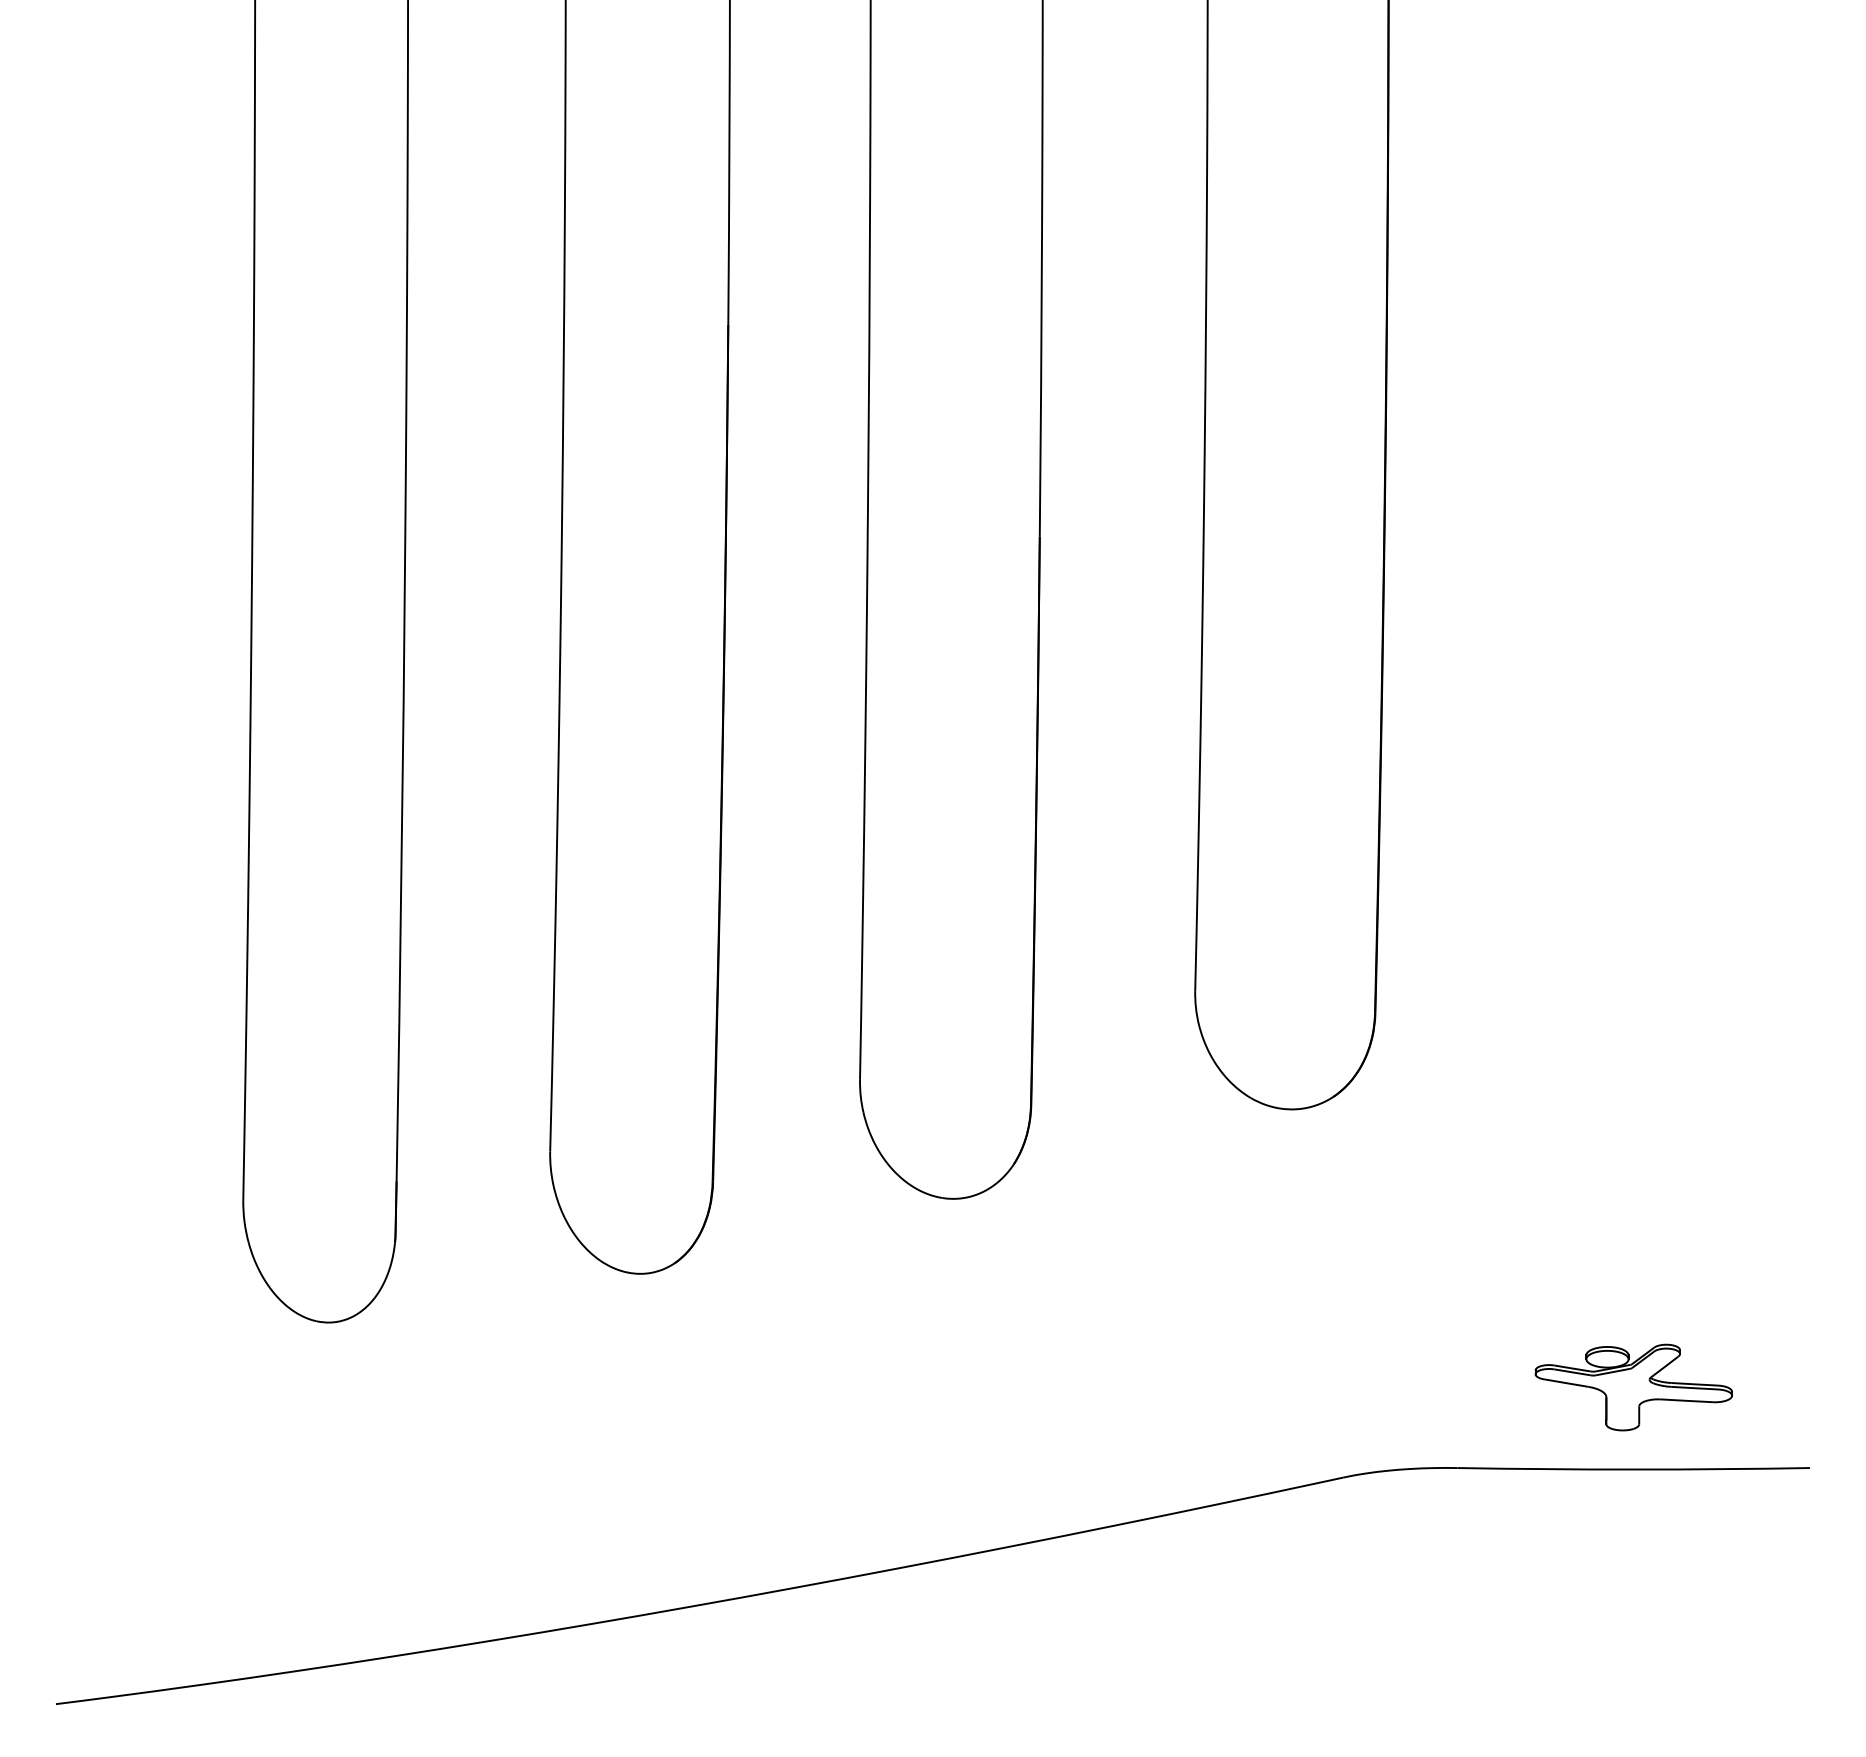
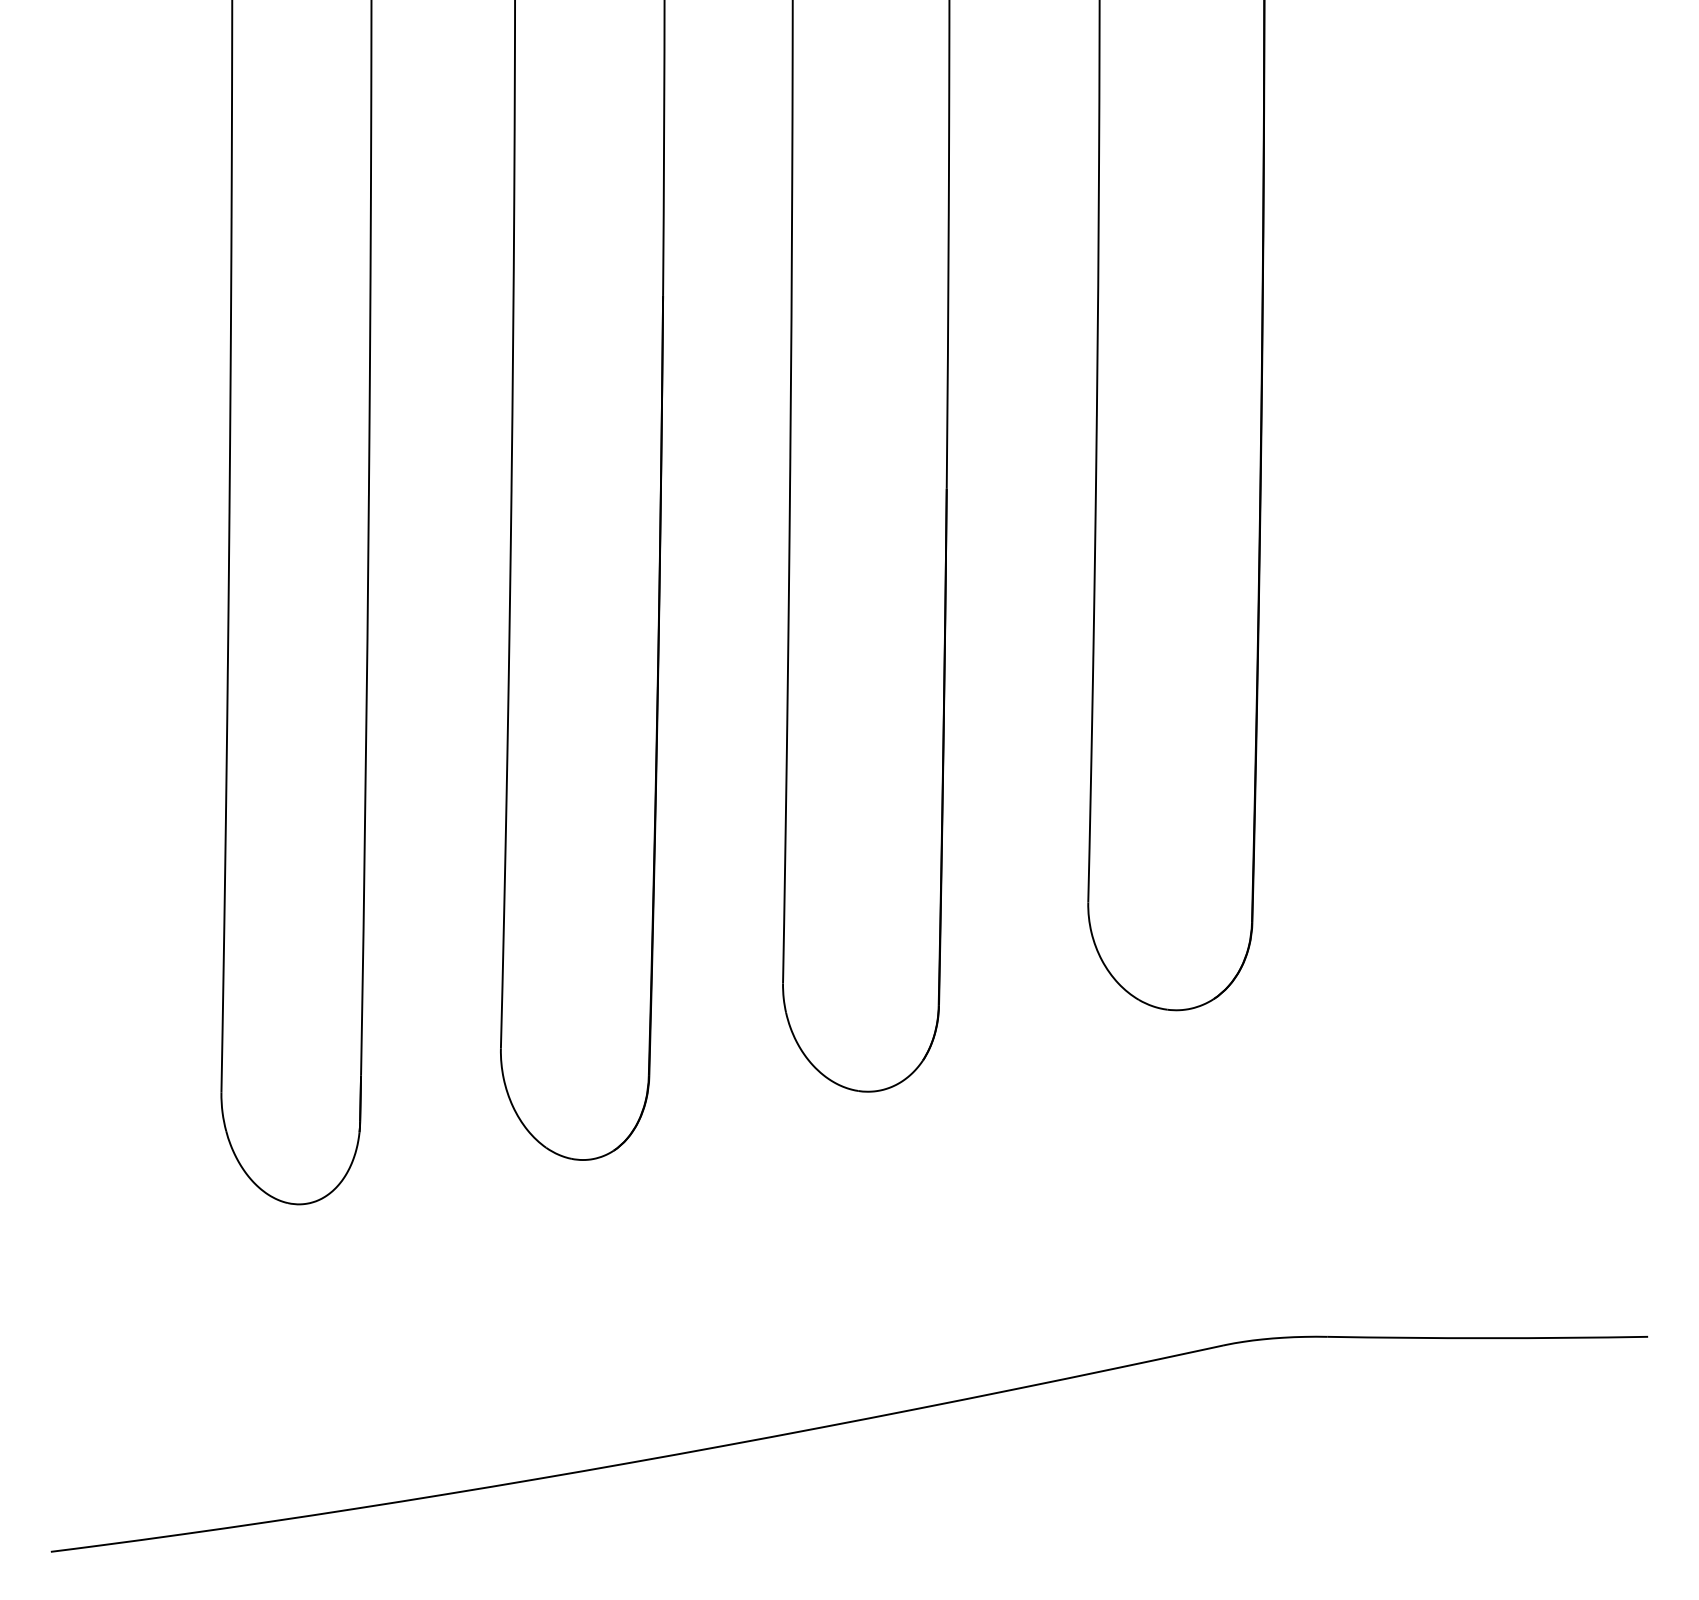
part: (1633, 1387) -> (1487, 1263), removed

